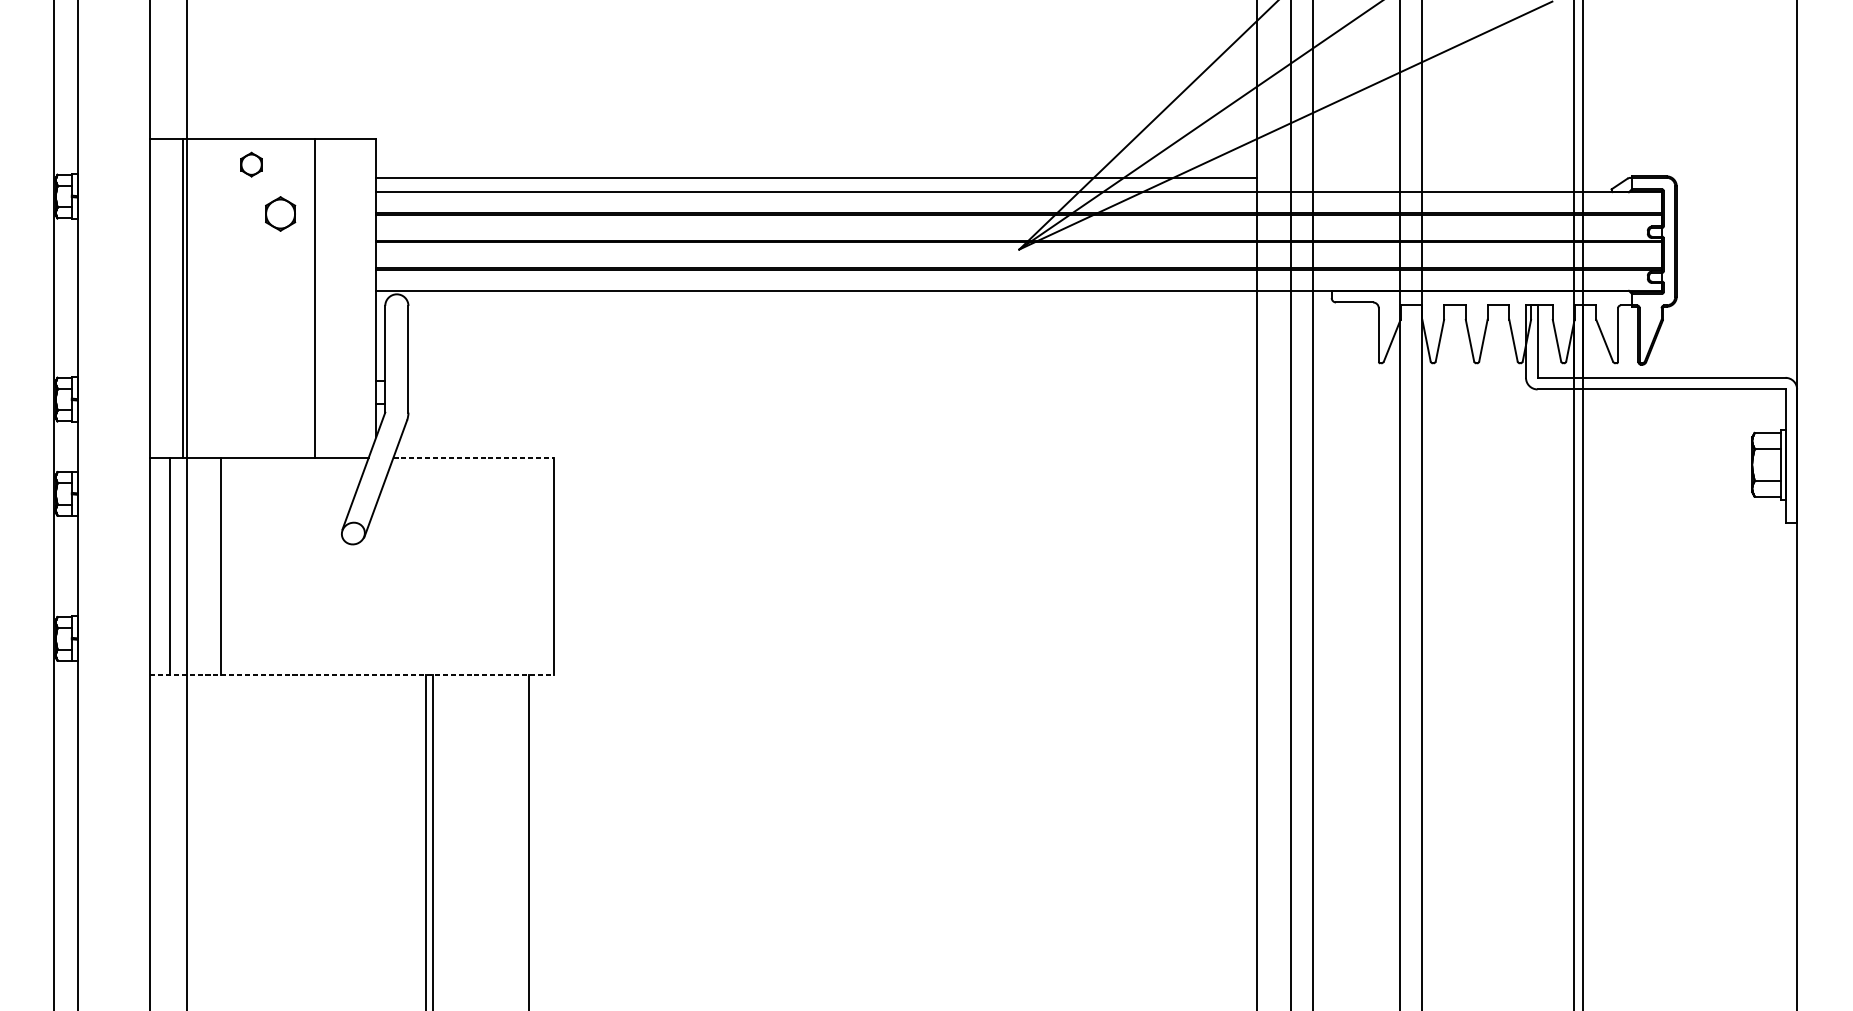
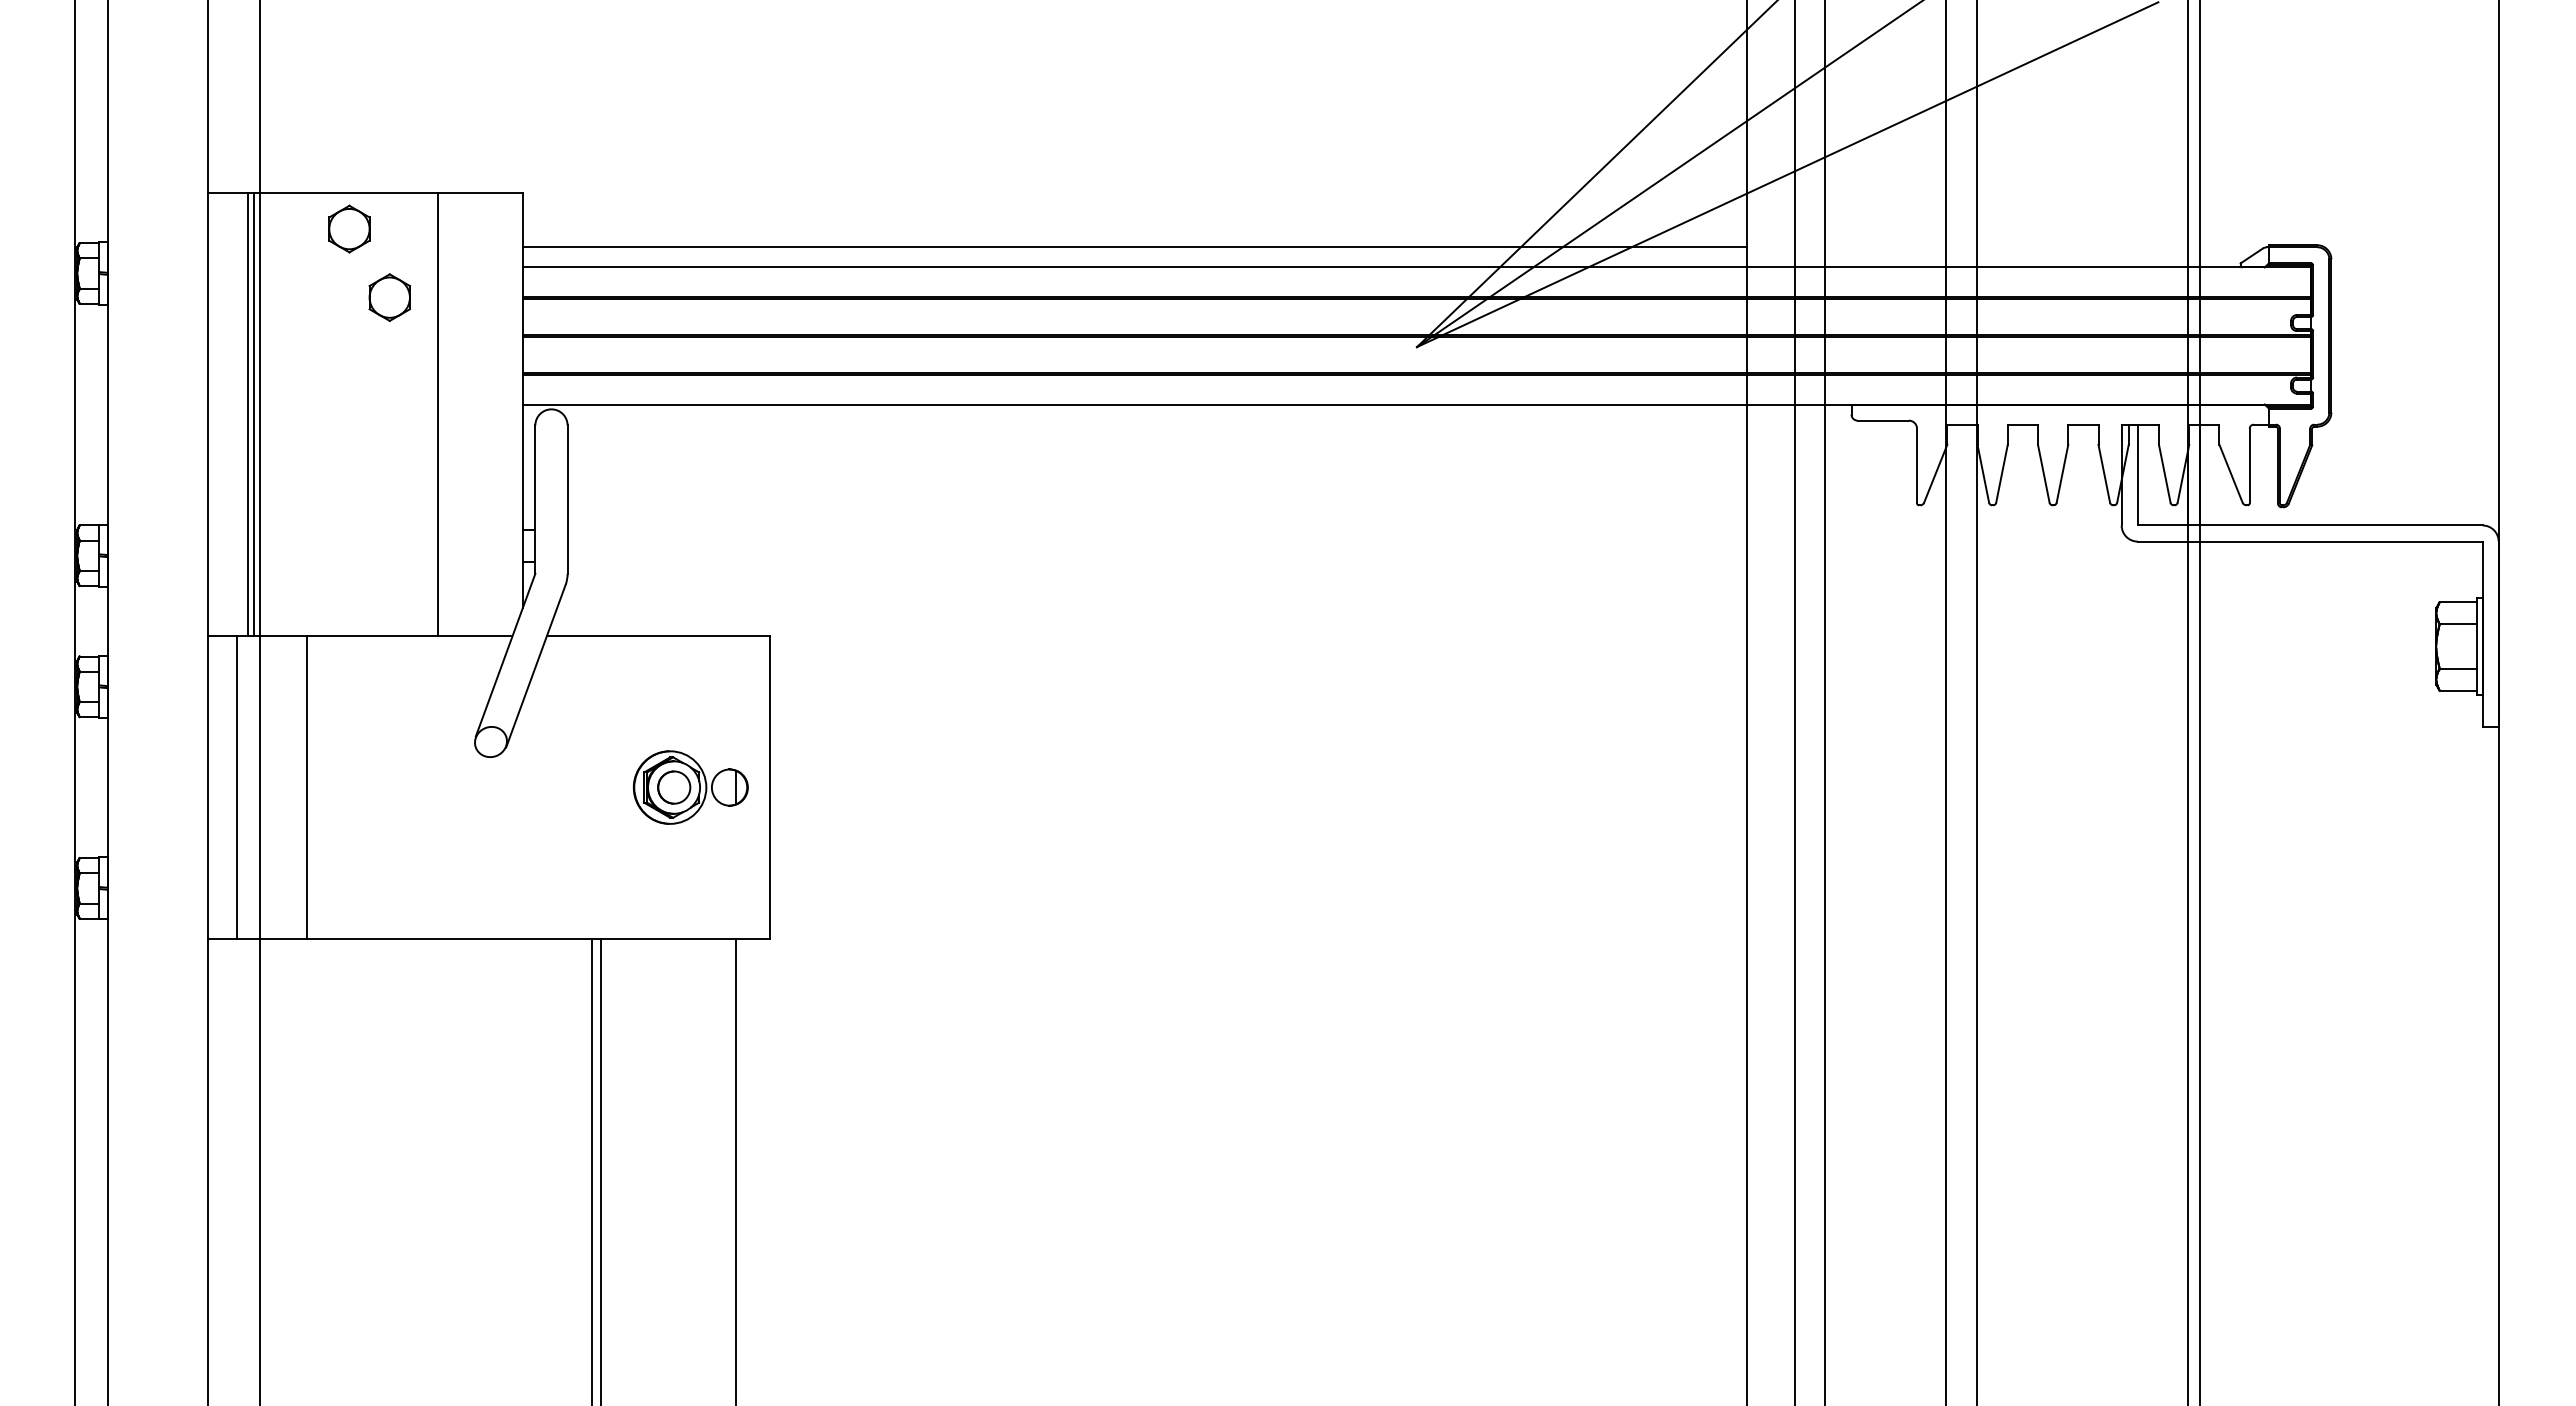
part: (251, 164) -> (349, 228), size x1.43
line: (178, 298) -> (247, 414), added
line: (473, 457) -> (658, 636), dashed -> solid
part: (496, 566) -> (690, 787), added
line: (352, 674) -> (489, 938), dashed -> solid

